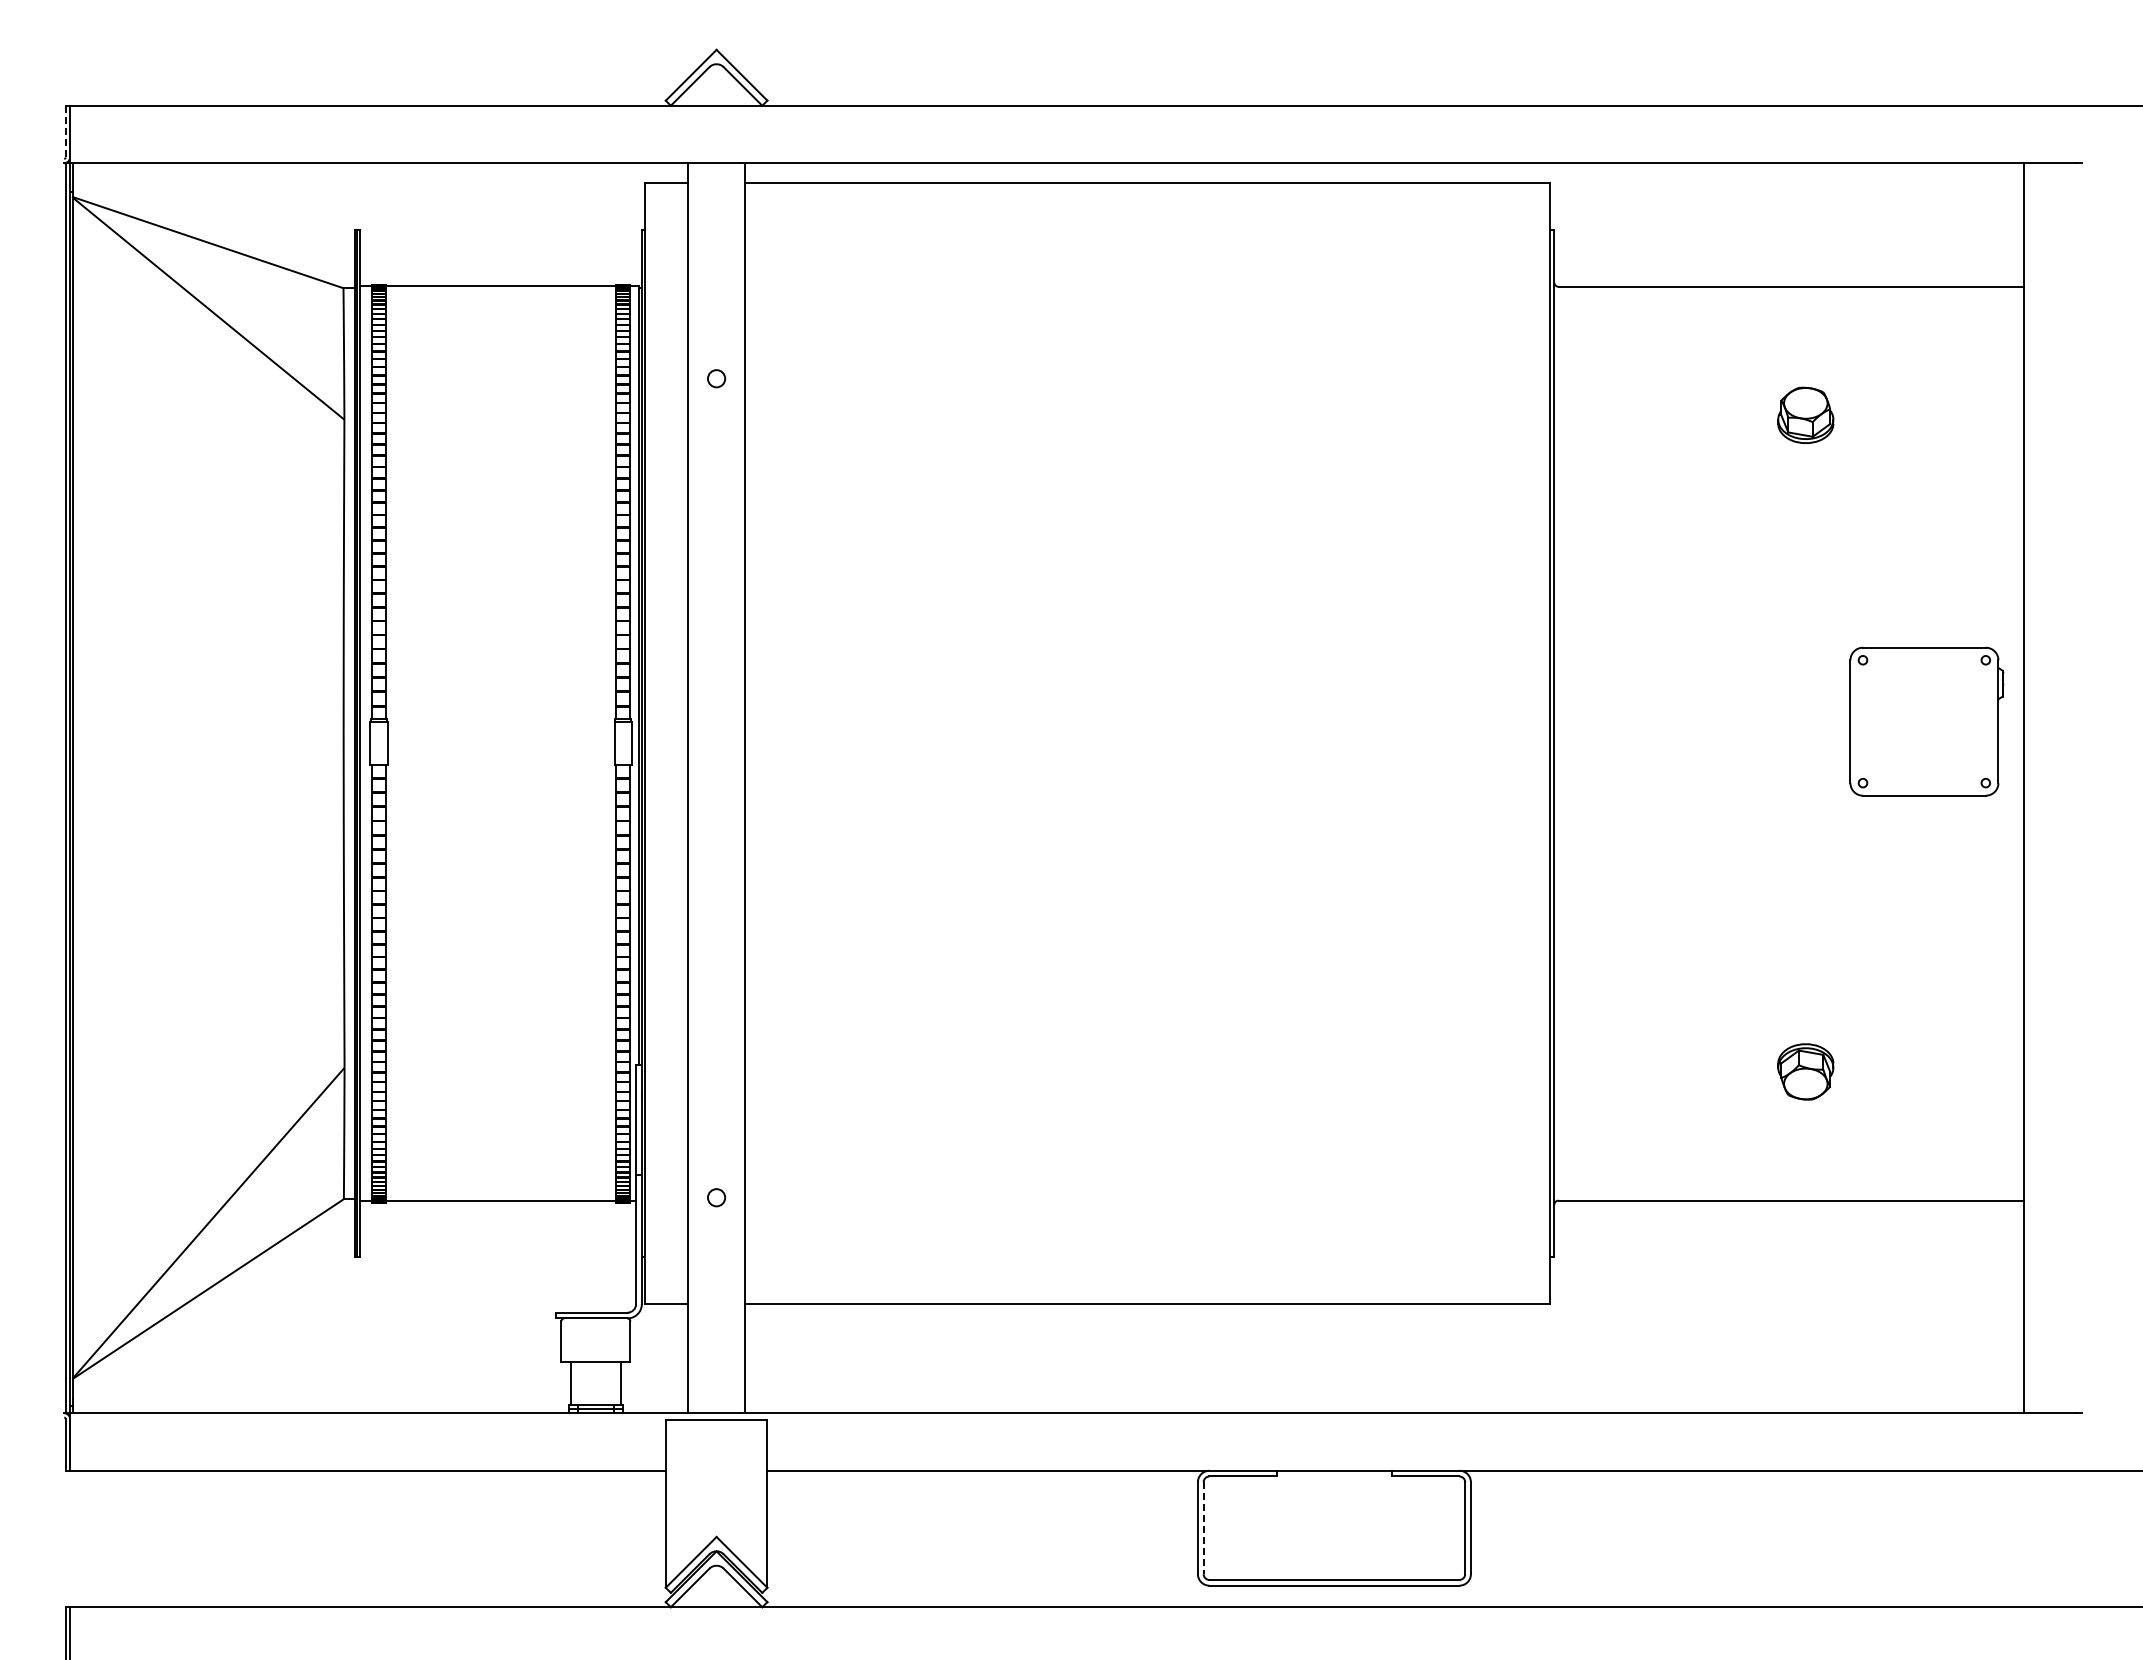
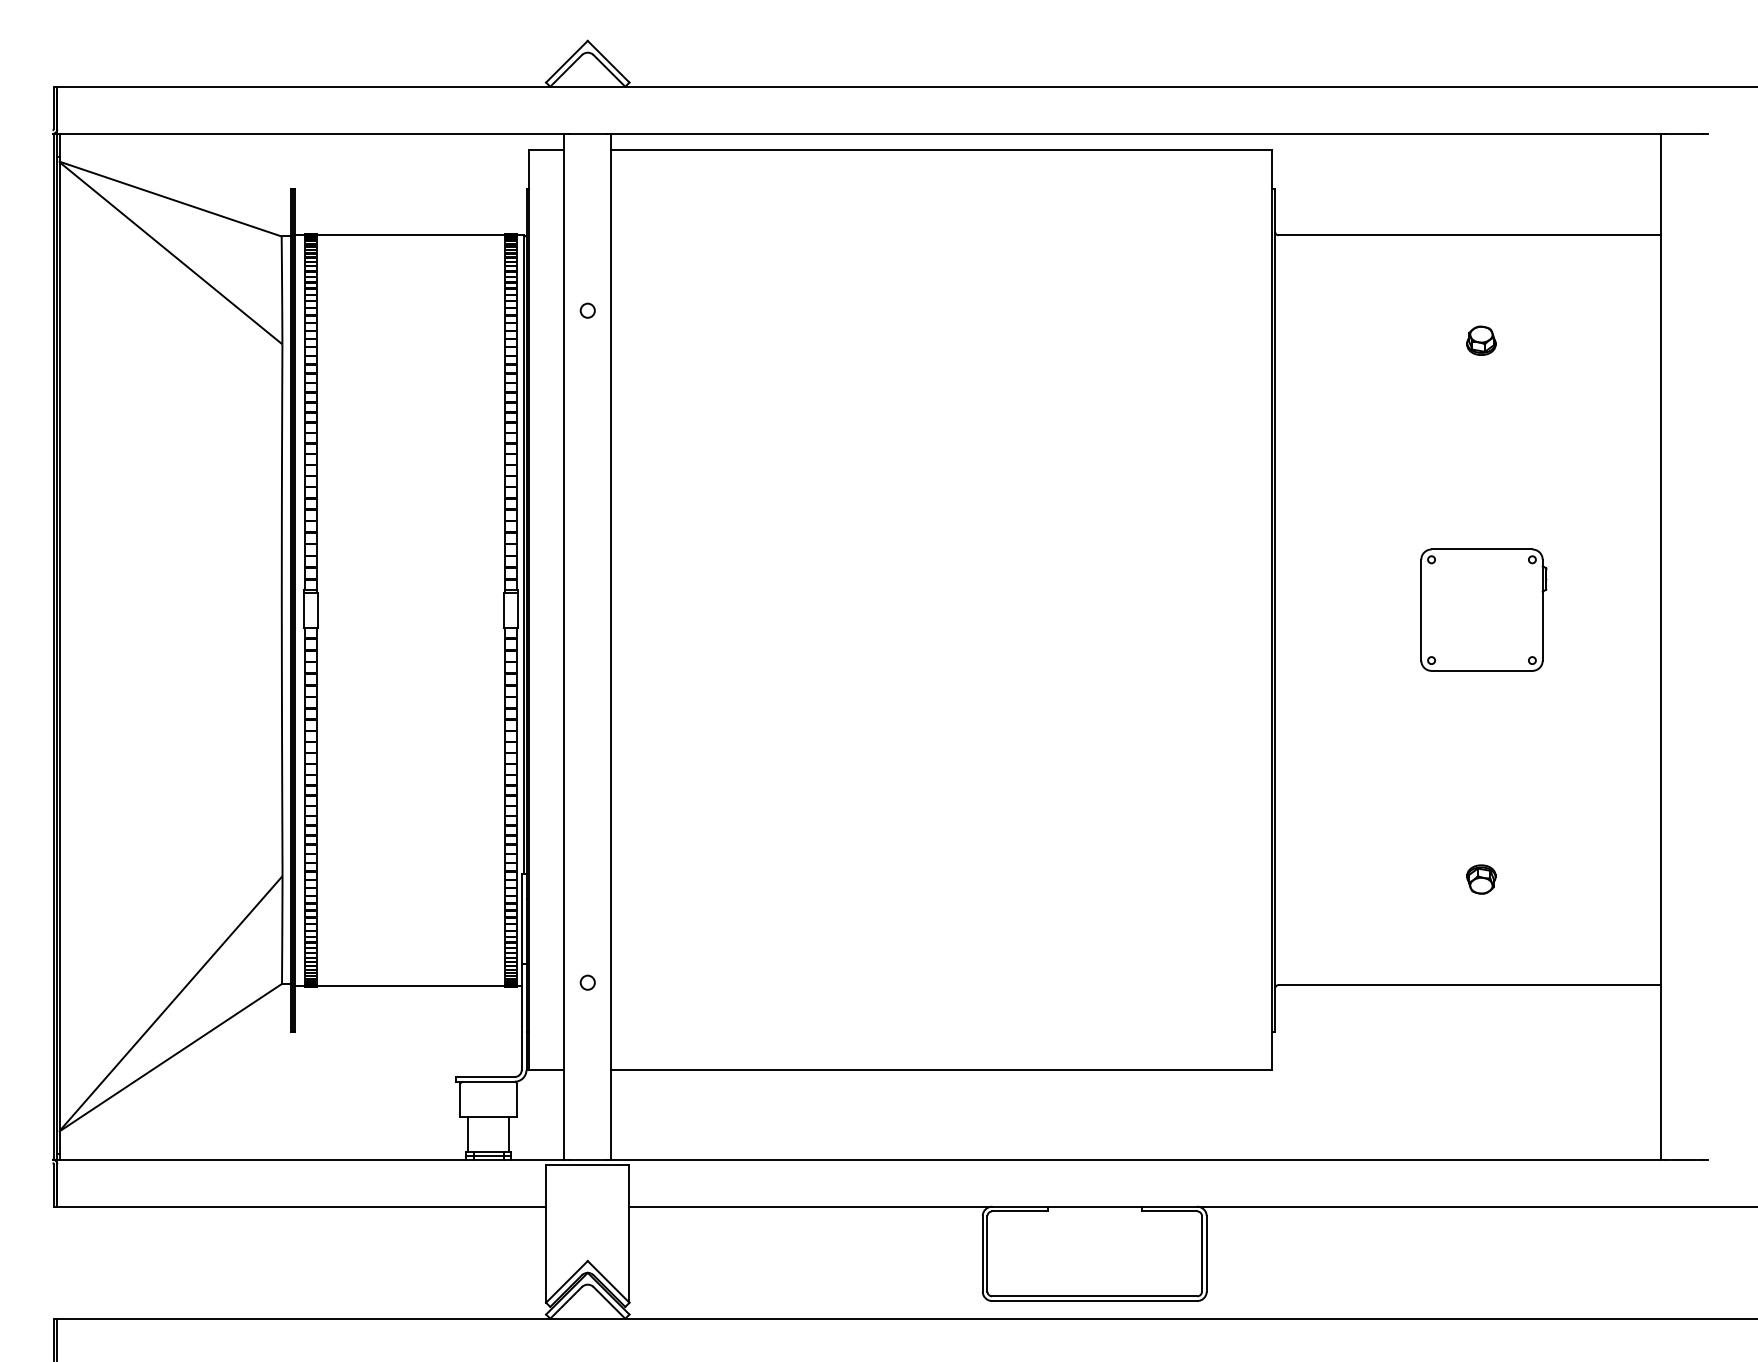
line: (65, 131) -> (53, 107), dashed -> solid
part: (1805, 415) -> (1481, 340), size x0.62
part: (1926, 721) -> (1483, 610), moved
part: (1805, 1071) -> (1481, 879), size x0.62
line: (1203, 1528) -> (987, 1254), dashed -> solid

